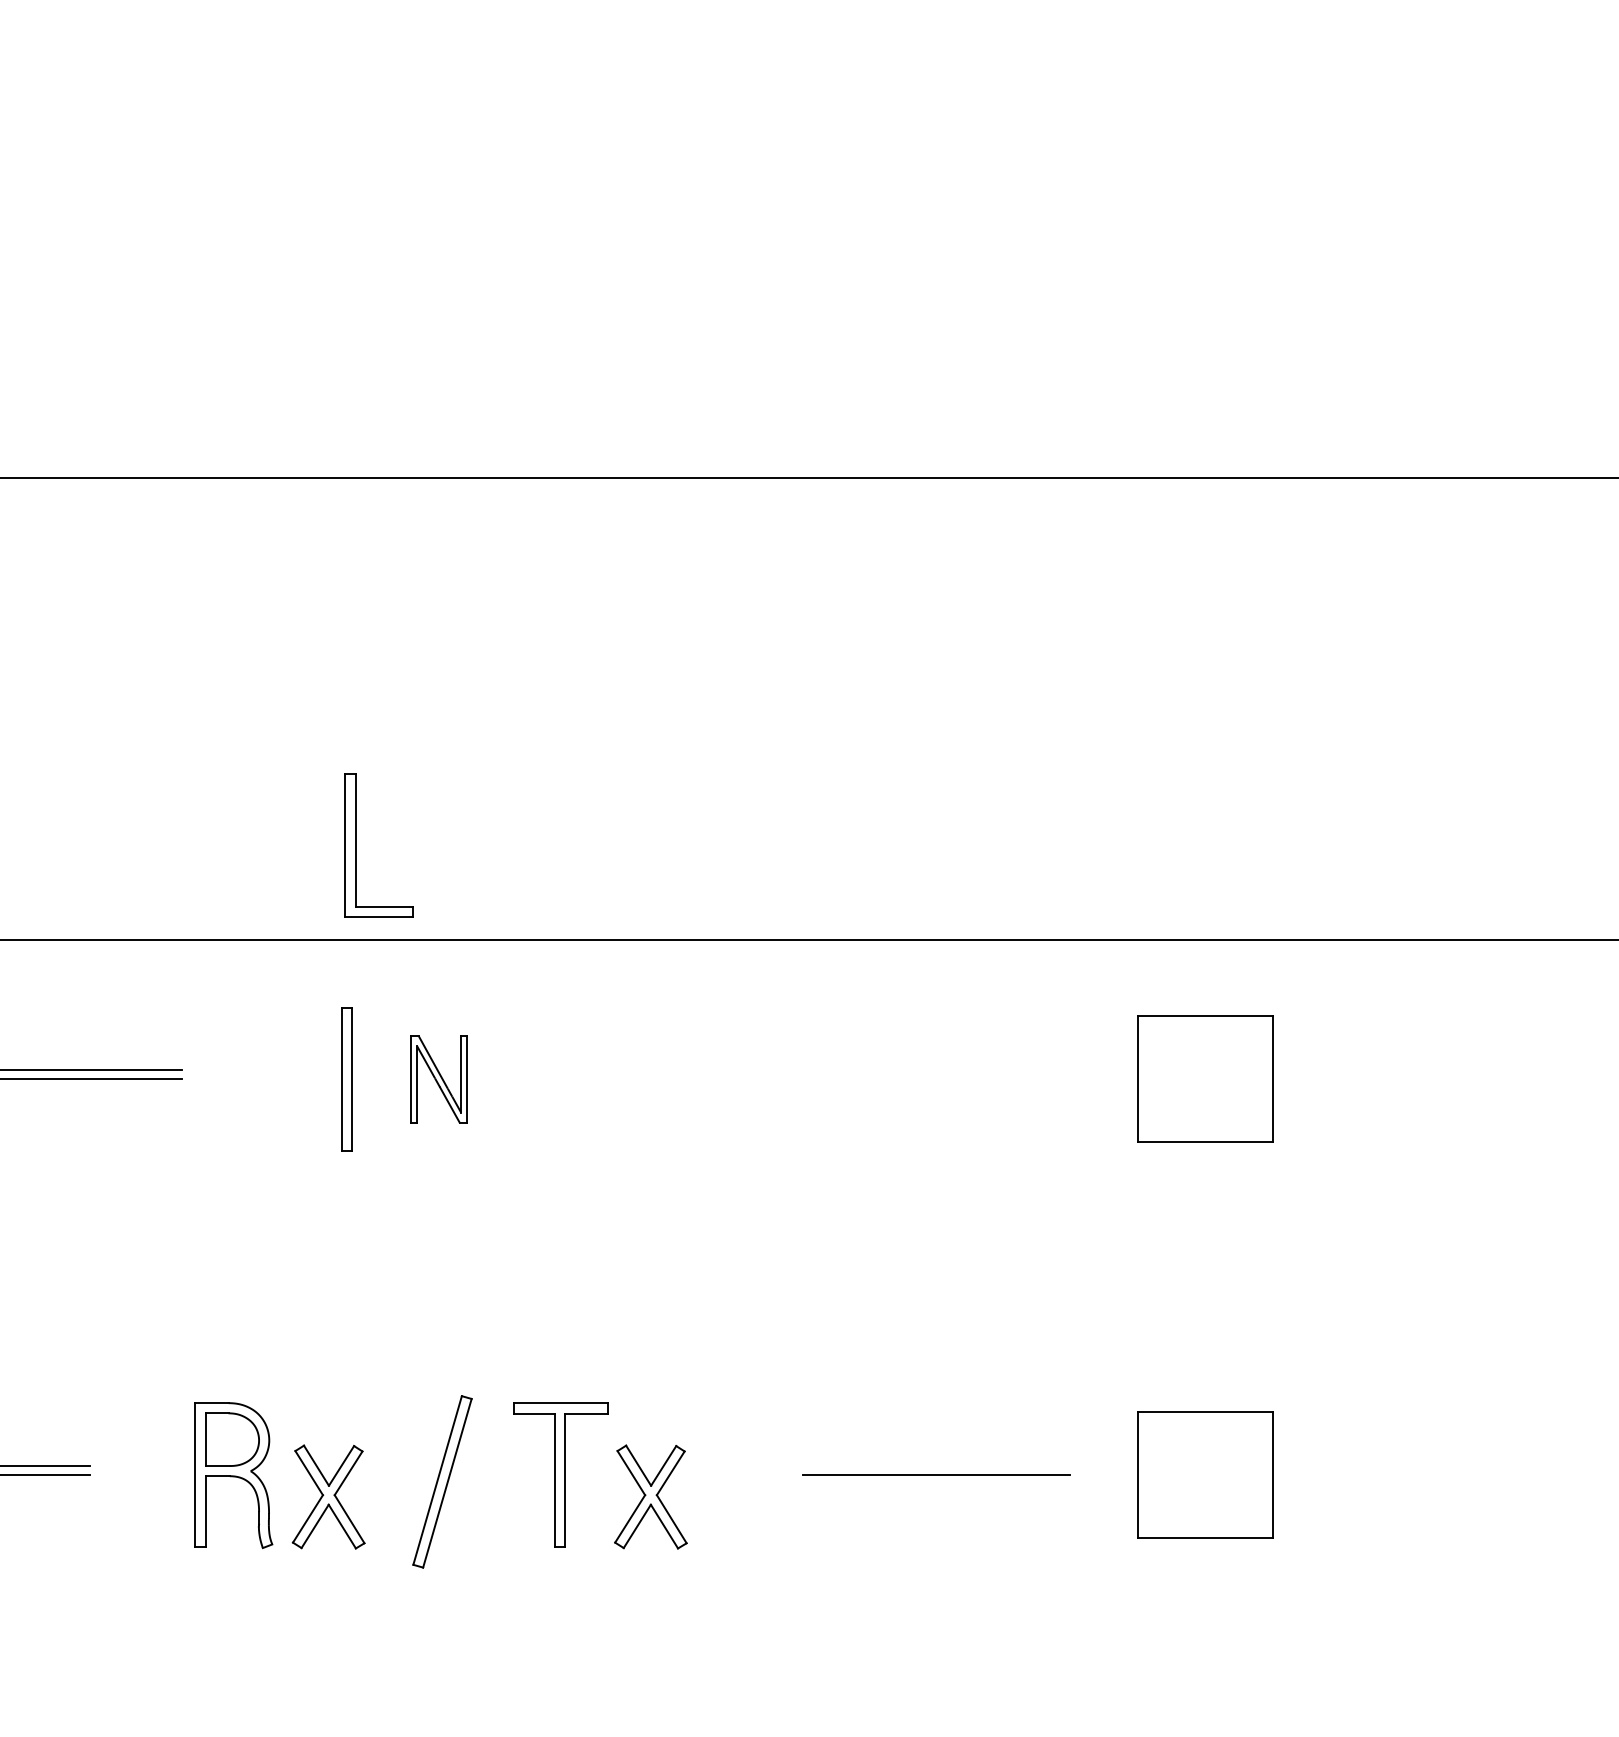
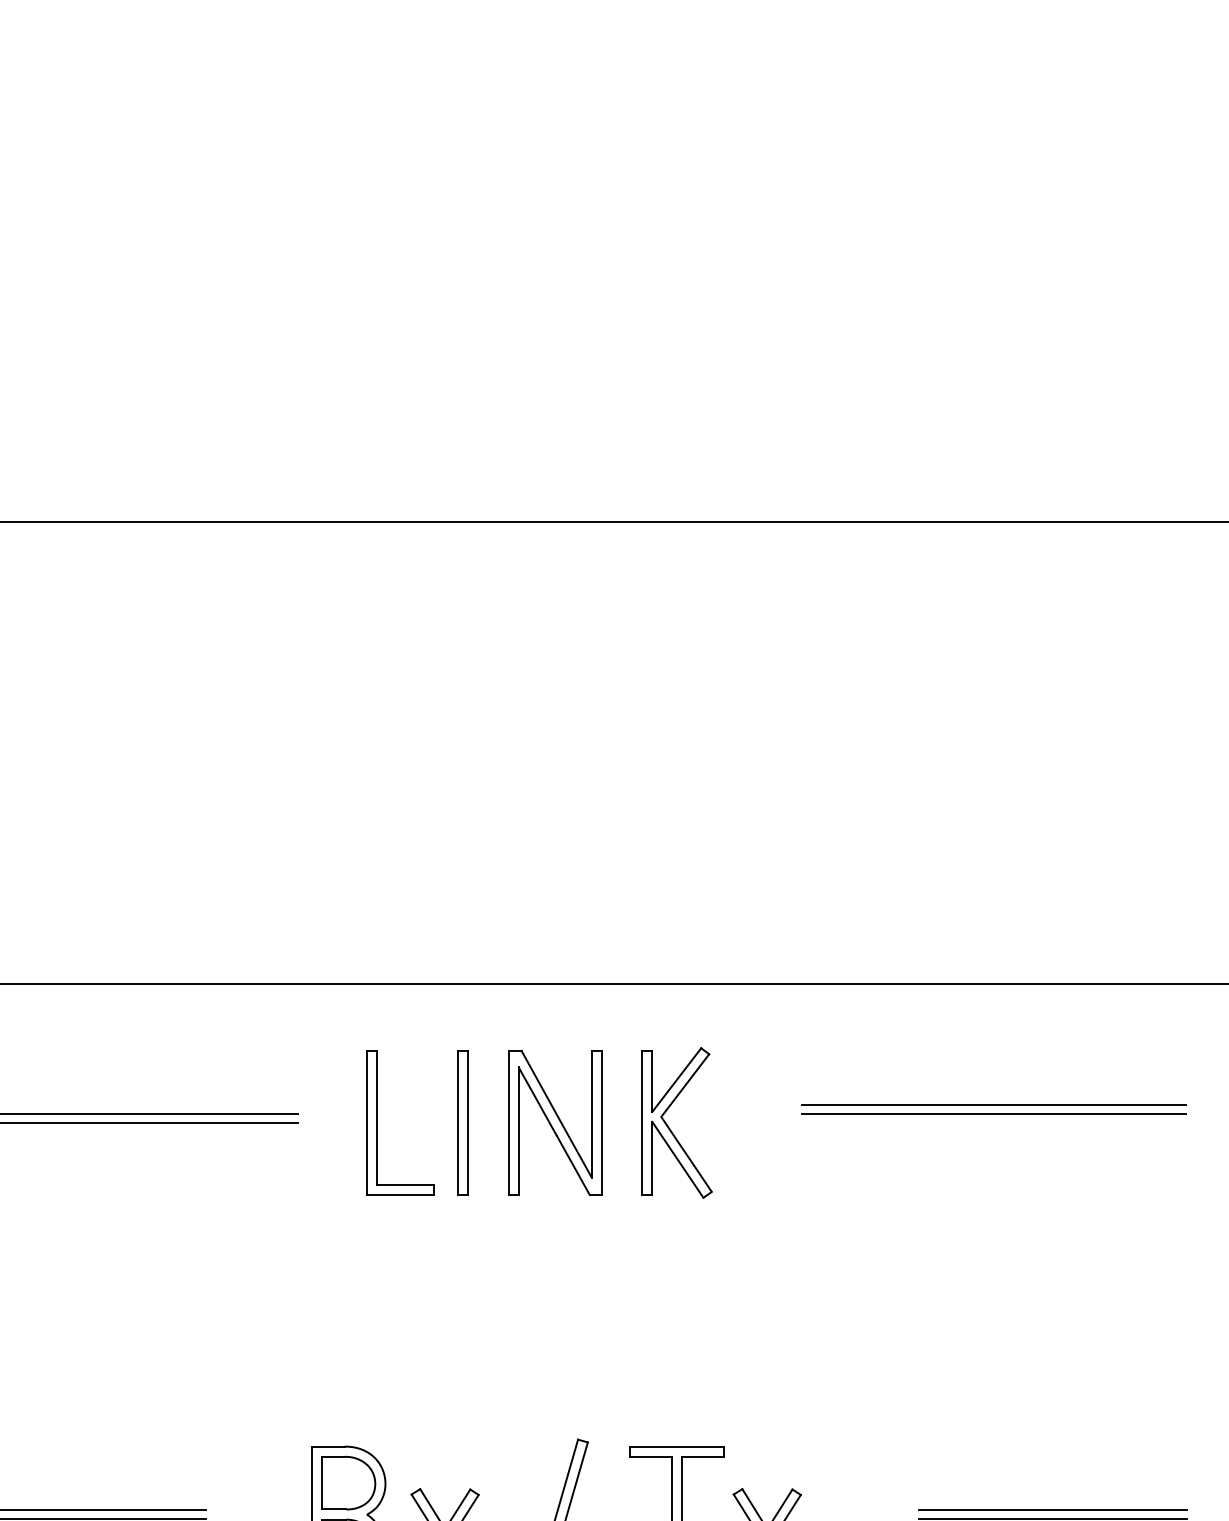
part: (356, 845) -> (377, 1122), moved
line: (877, 1061) -> (993, 1104), added
line: (877, 1070) -> (993, 1113), added
part: (438, 1079) -> (554, 1122), size x1.67
part: (554, 1085) -> (670, 1128), added
line: (936, 1466) -> (1052, 1509), added

